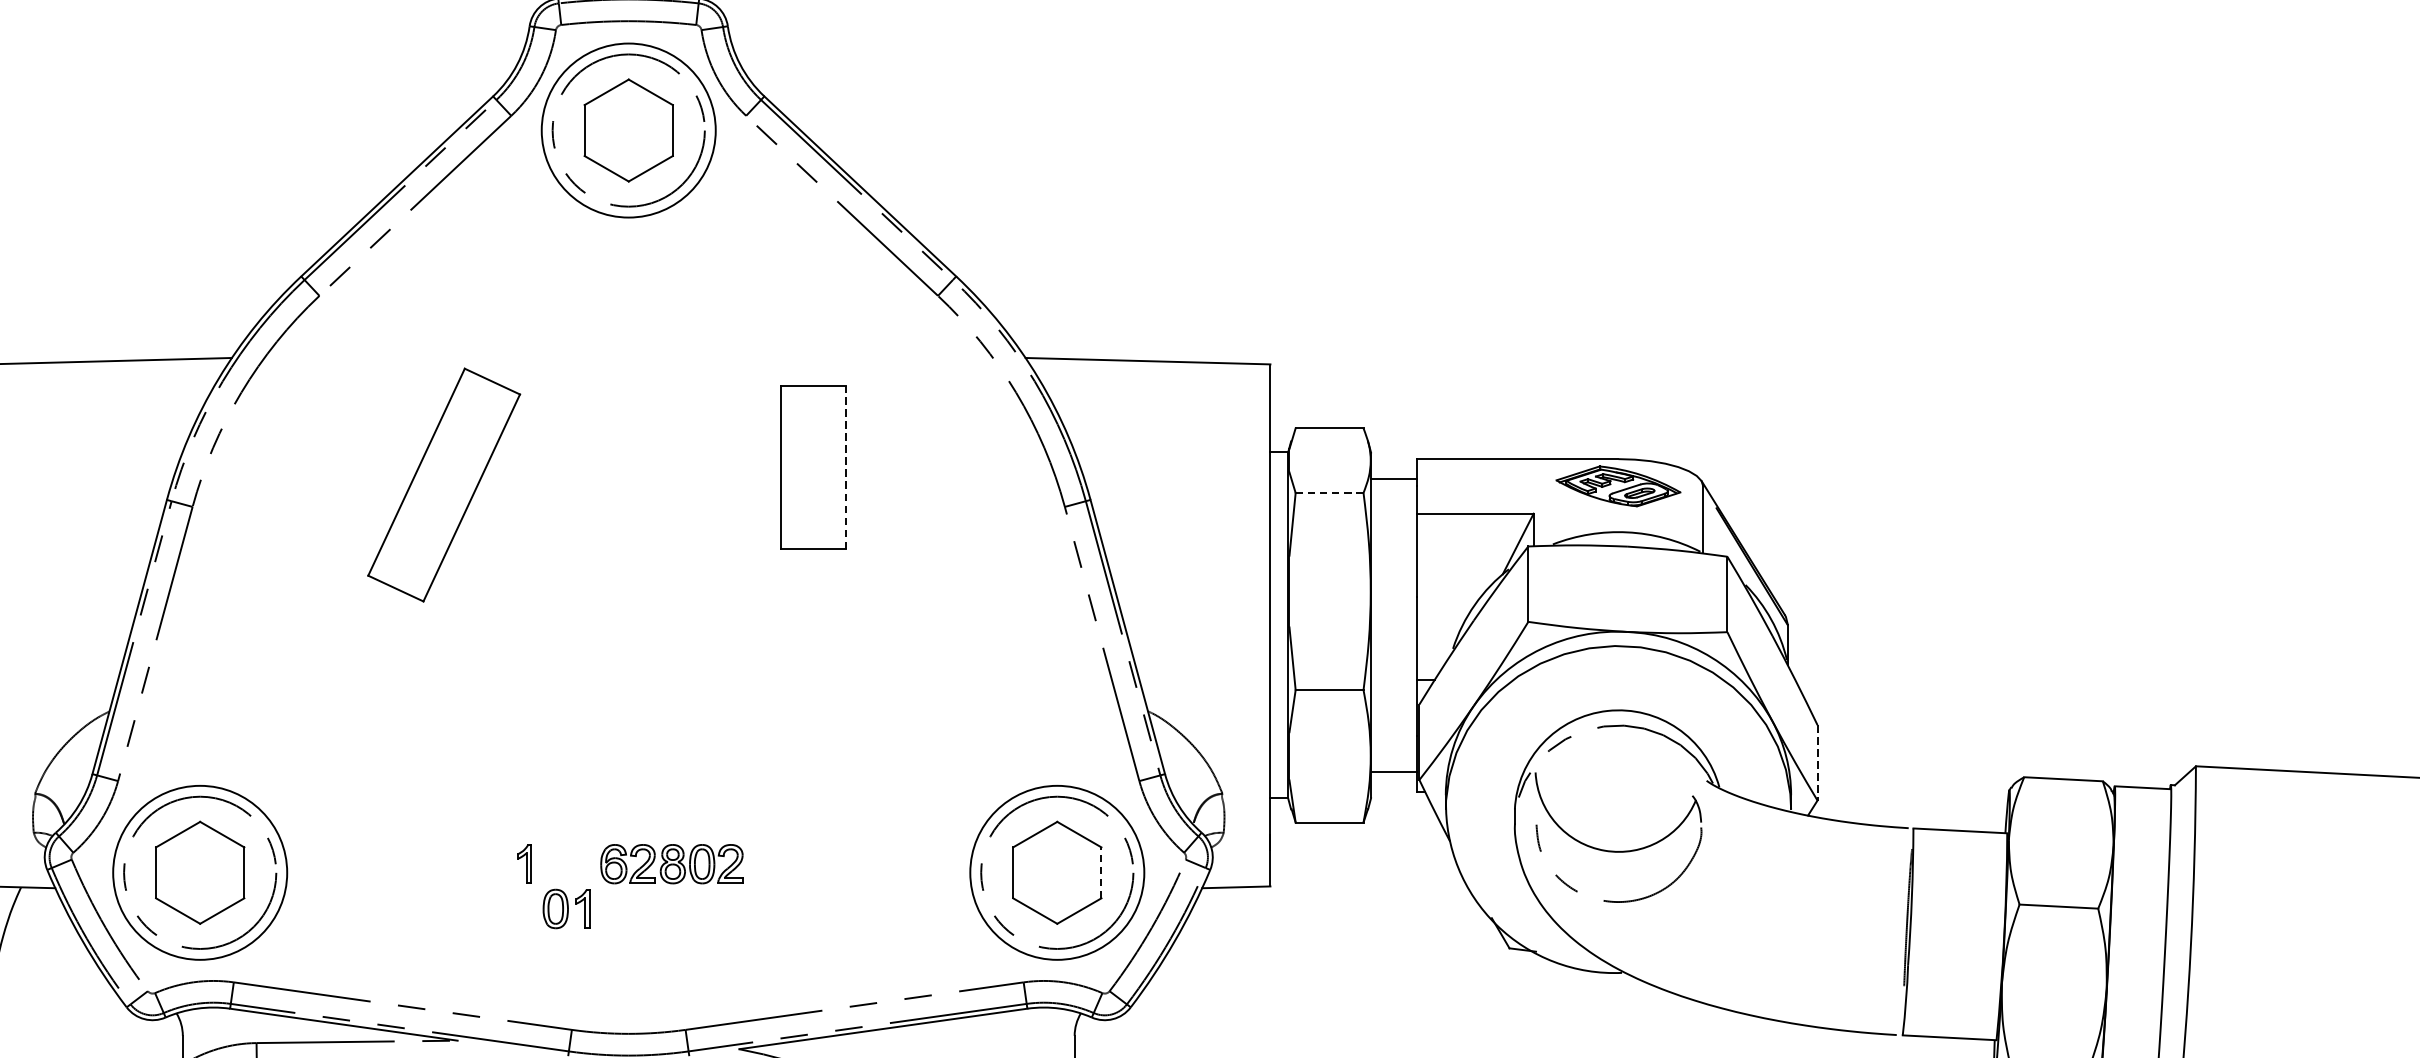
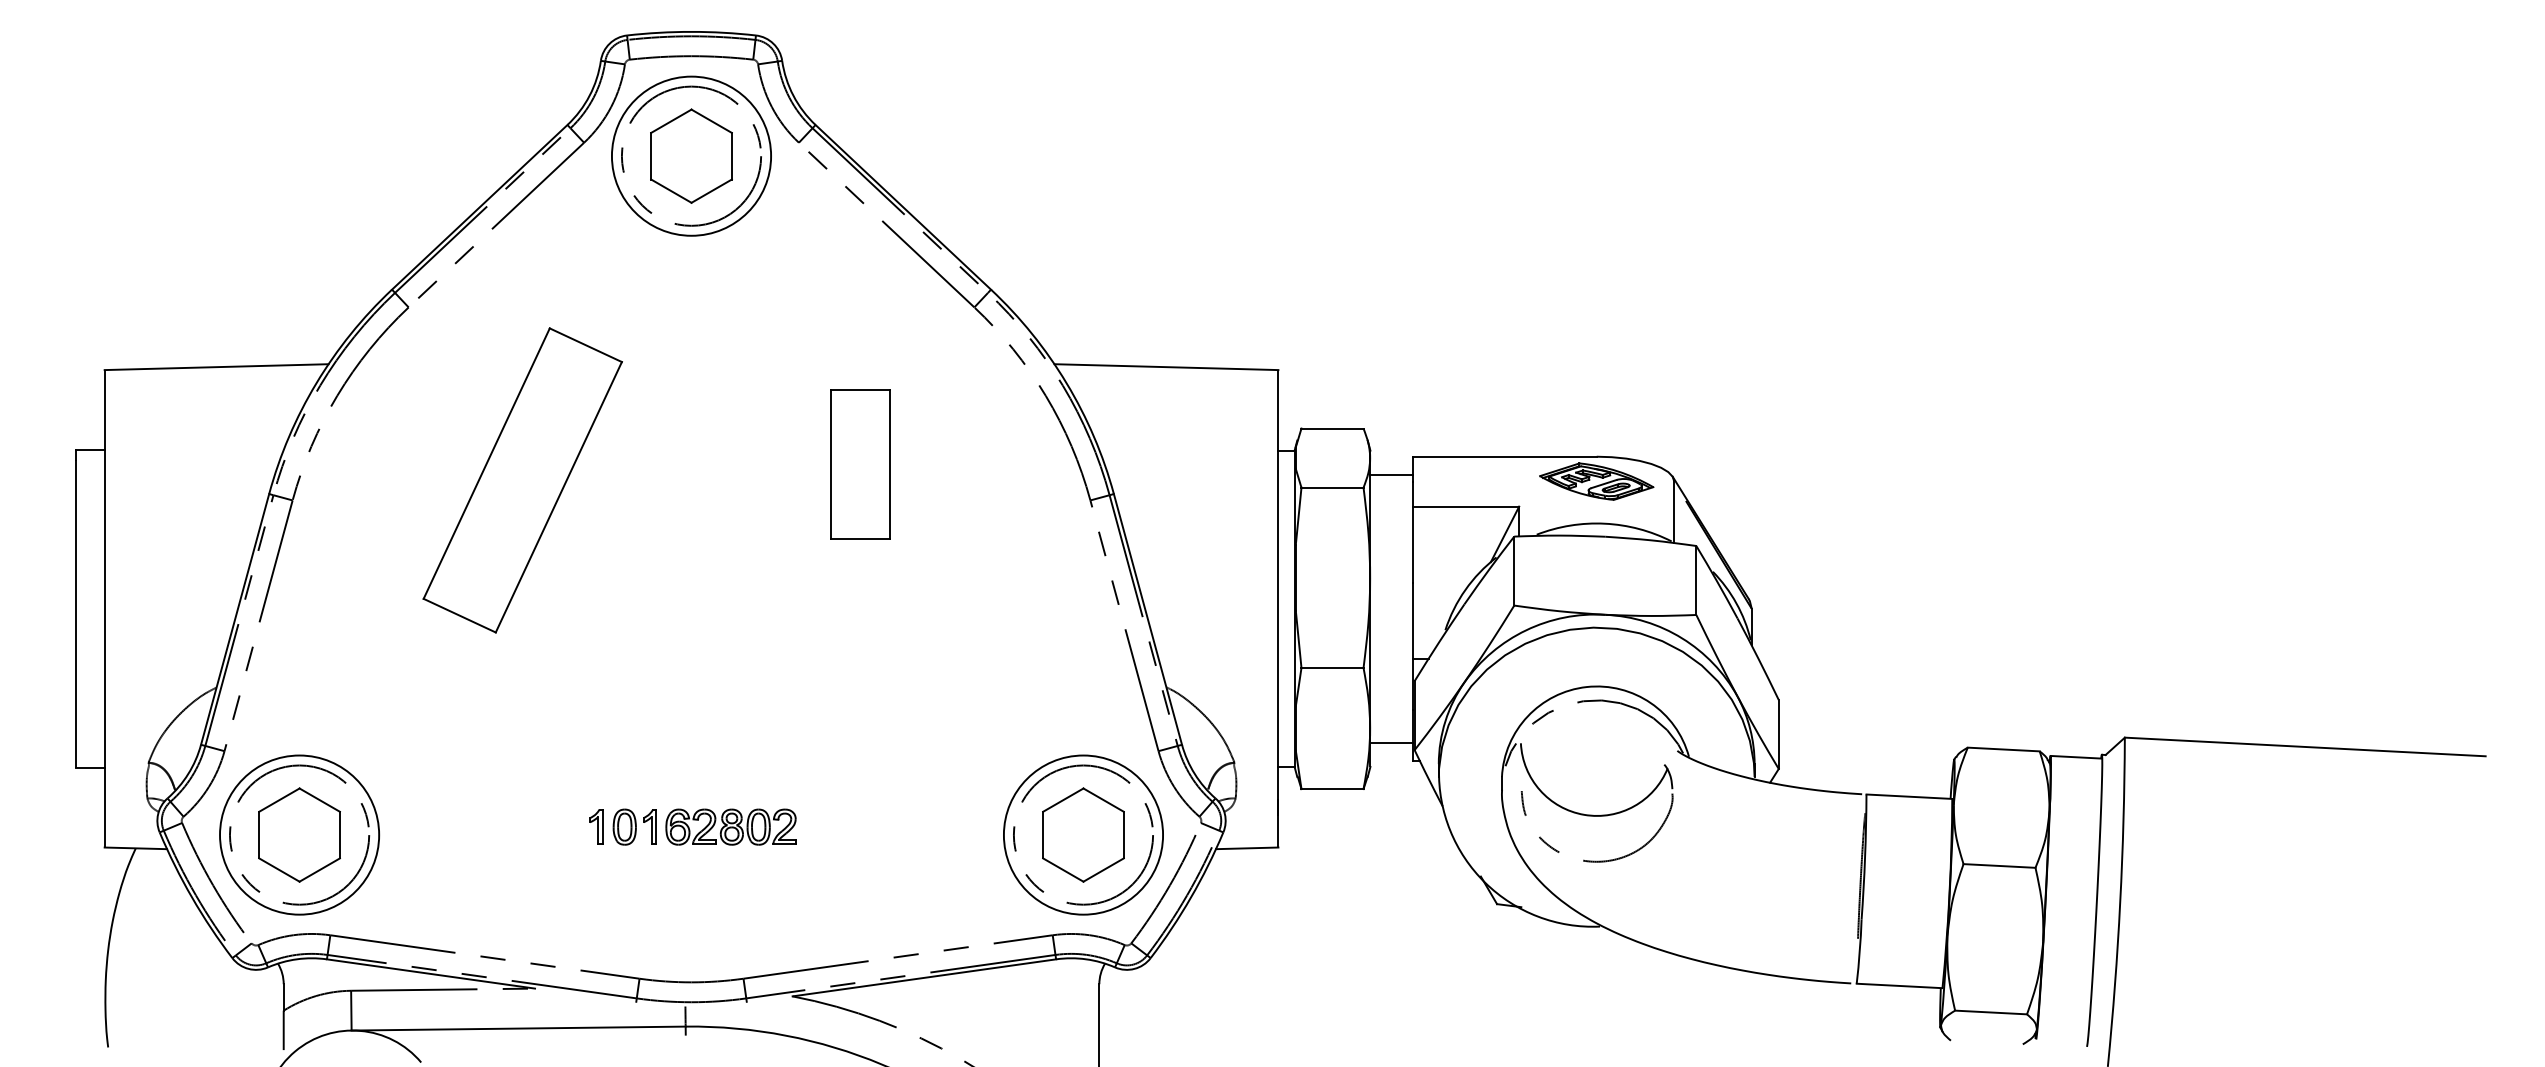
line: (846, 467) -> (890, 464), dashed -> solid
part: (443, 485) -> (522, 480), size x1.43
line: (1329, 492) -> (1332, 487), dashed -> solid
line: (1817, 762) -> (1778, 734), dashed -> solid
line: (1101, 872) -> (1123, 834), dashed -> solid
part: (566, 908) -> (634, 826), moved

